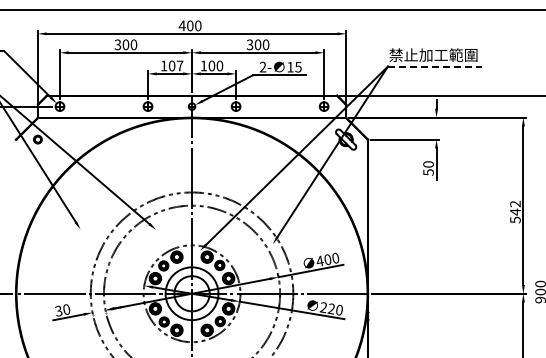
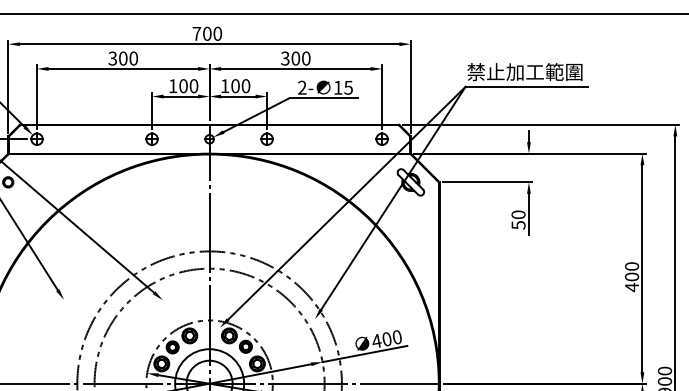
text: (181, 25) -> (195, 33), 400 -> 700
text: (179, 65) -> (193, 85), 107 -> 100
line: (435, 66) -> (527, 86), dashed -> solid
text: (515, 211) -> (632, 276), 542 -> 400

